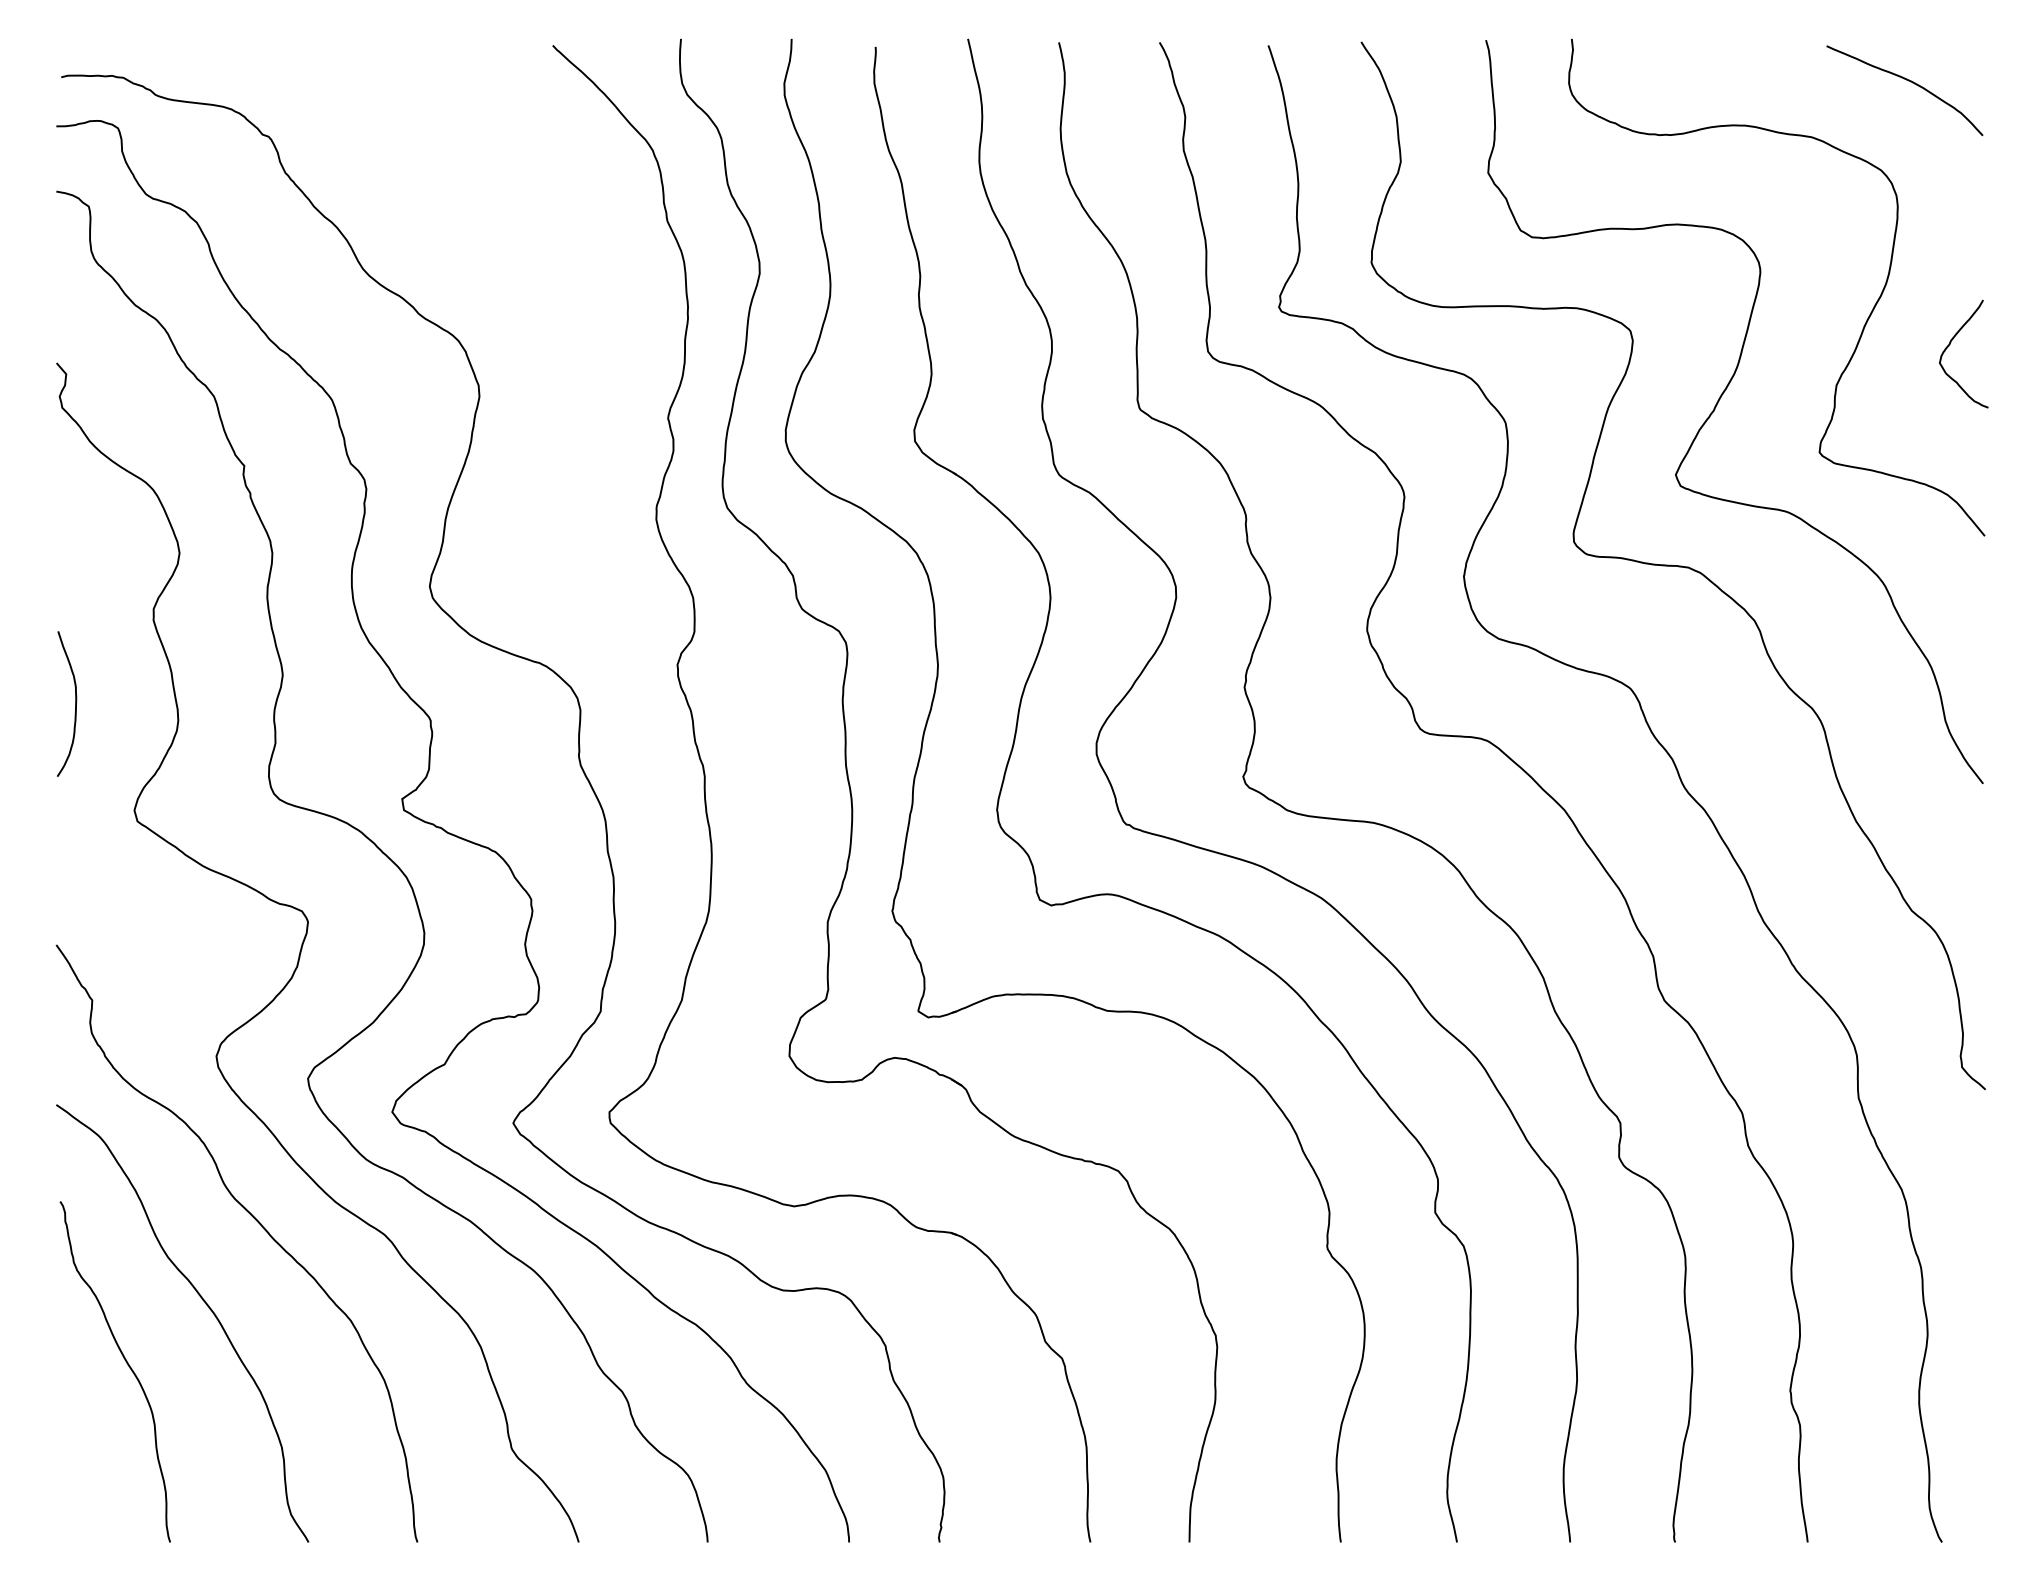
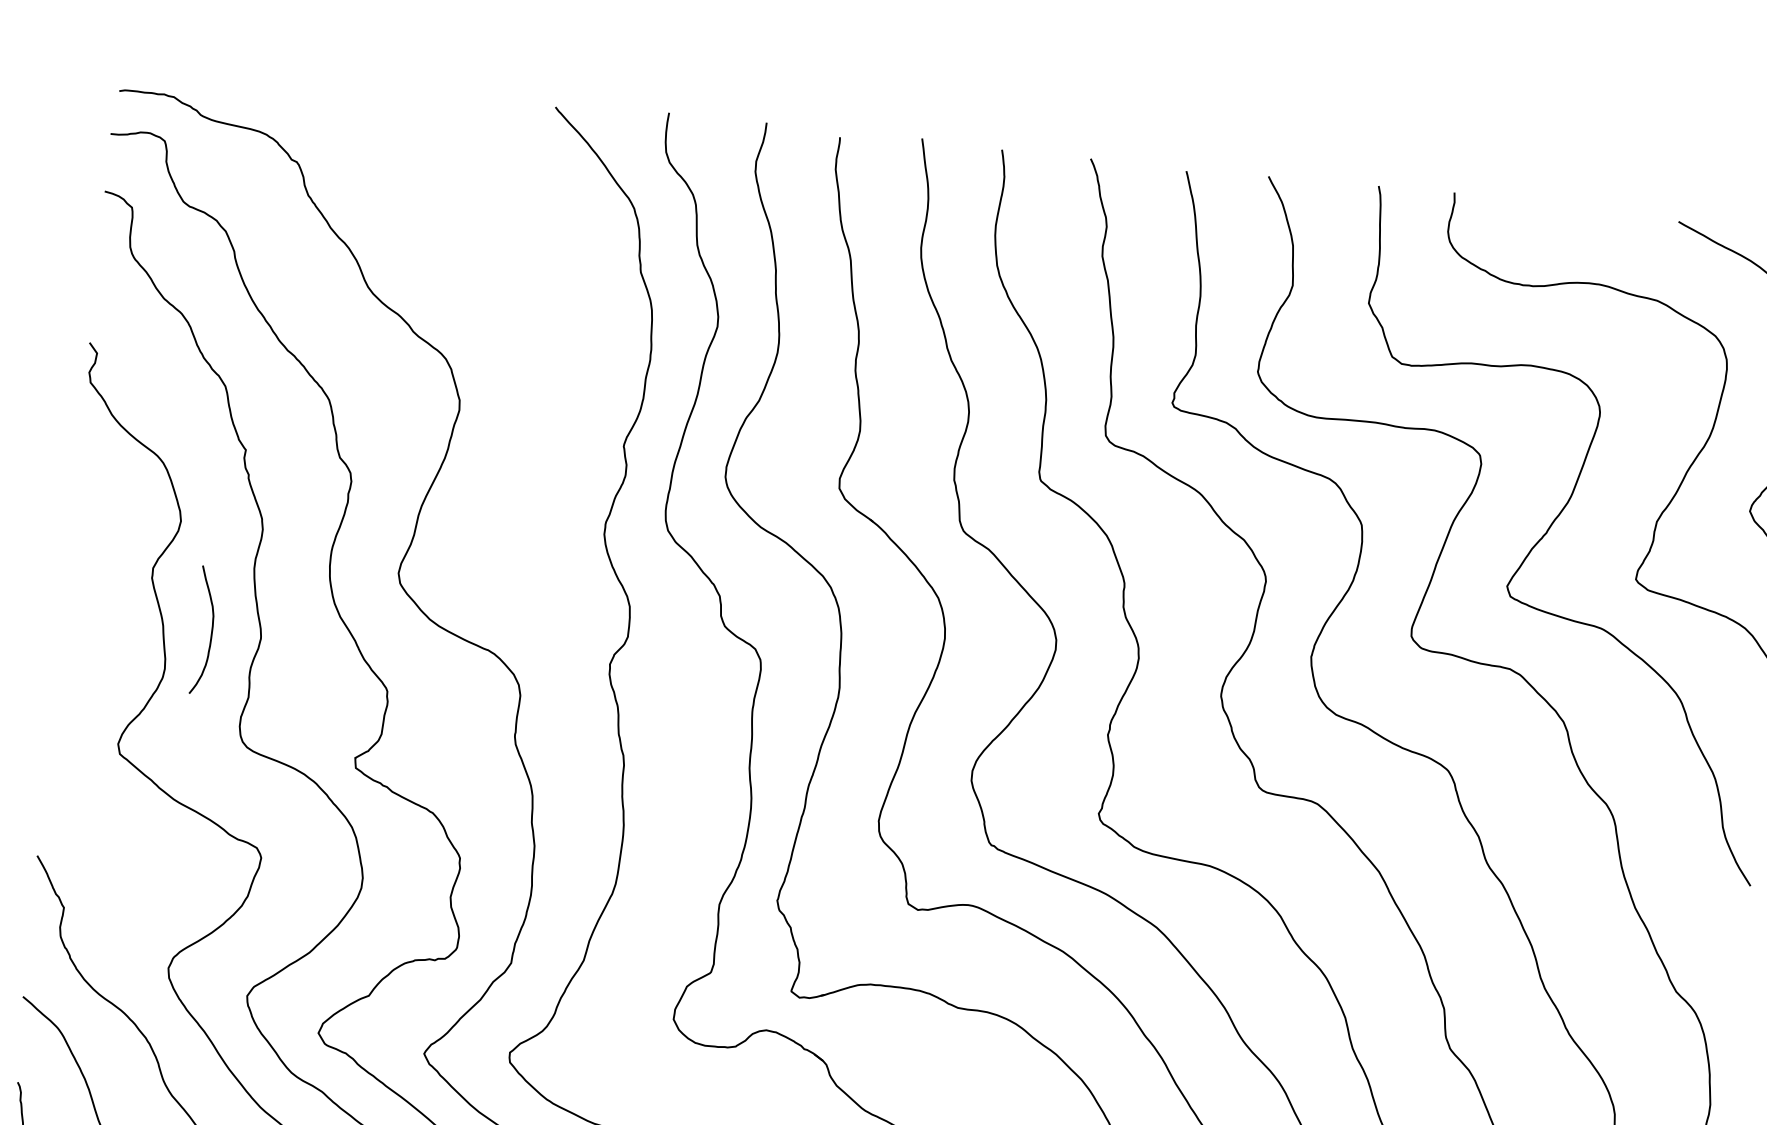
curve: (75, 703) -> (211, 630), moved

